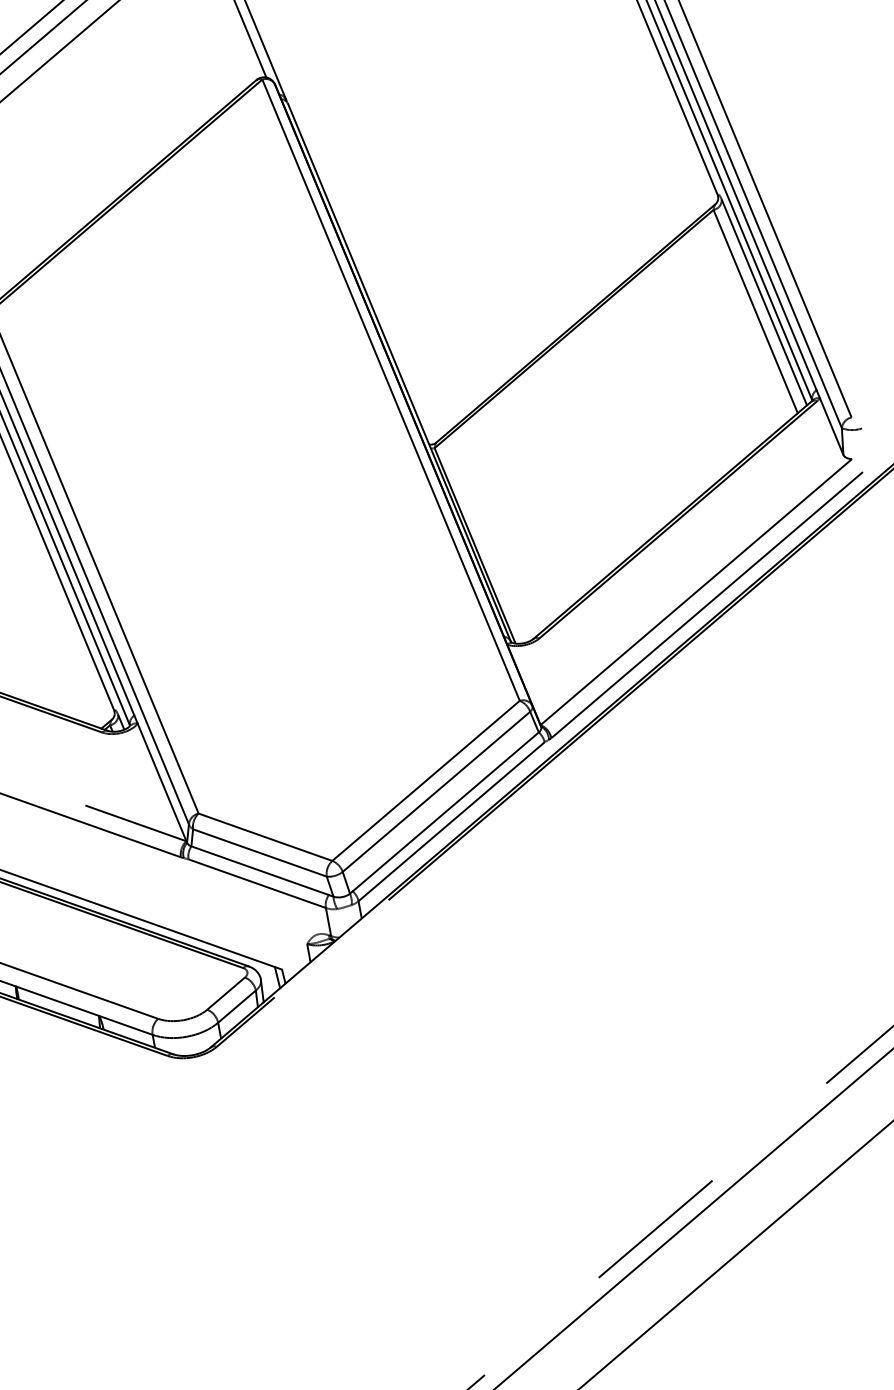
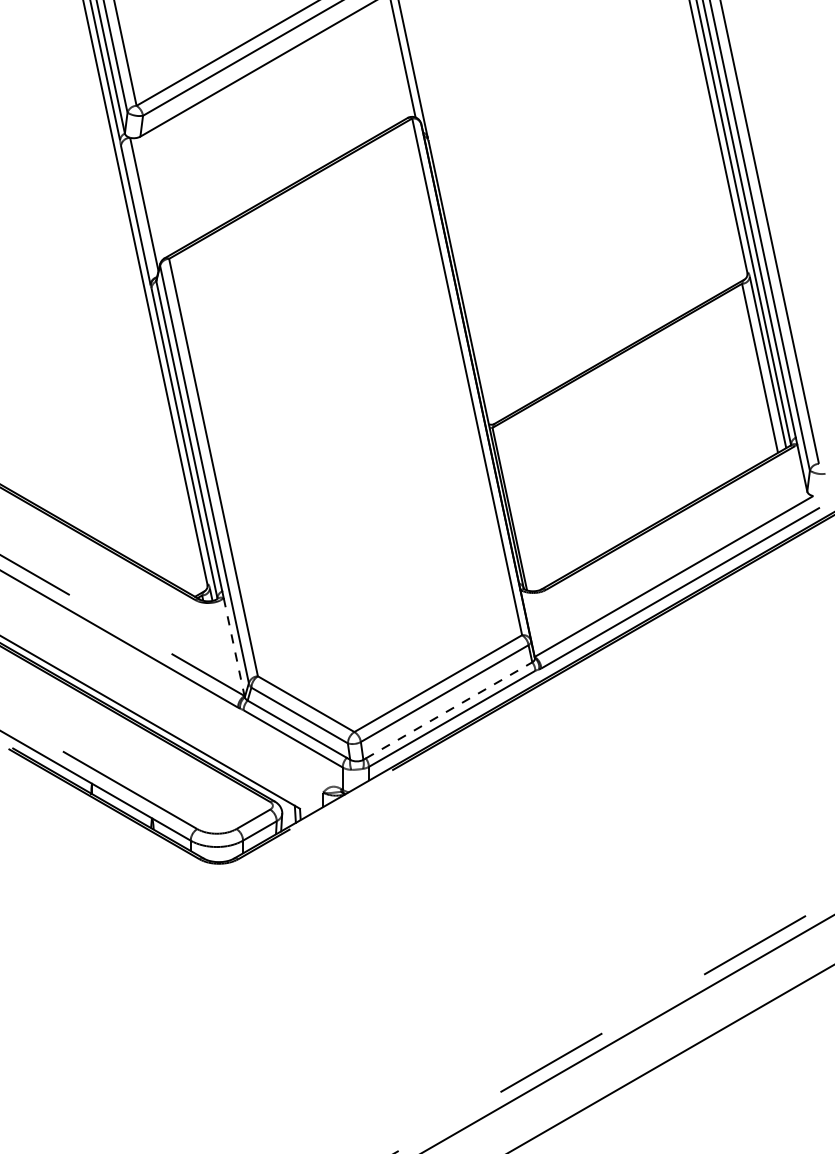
line: (162, 782) -> (234, 647), solid -> dashed
line: (446, 811) -> (449, 710), solid -> dashed

